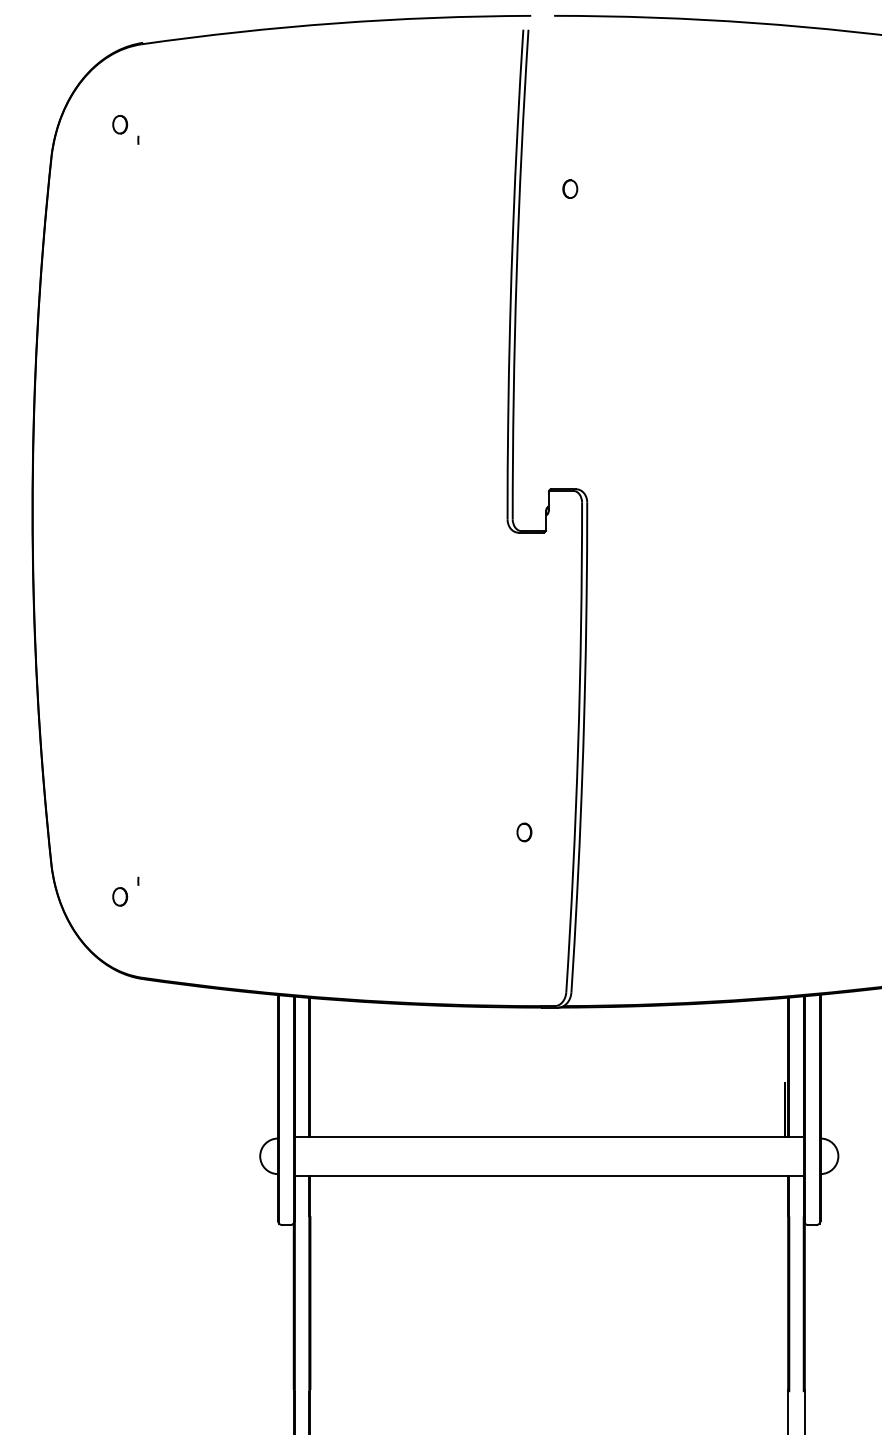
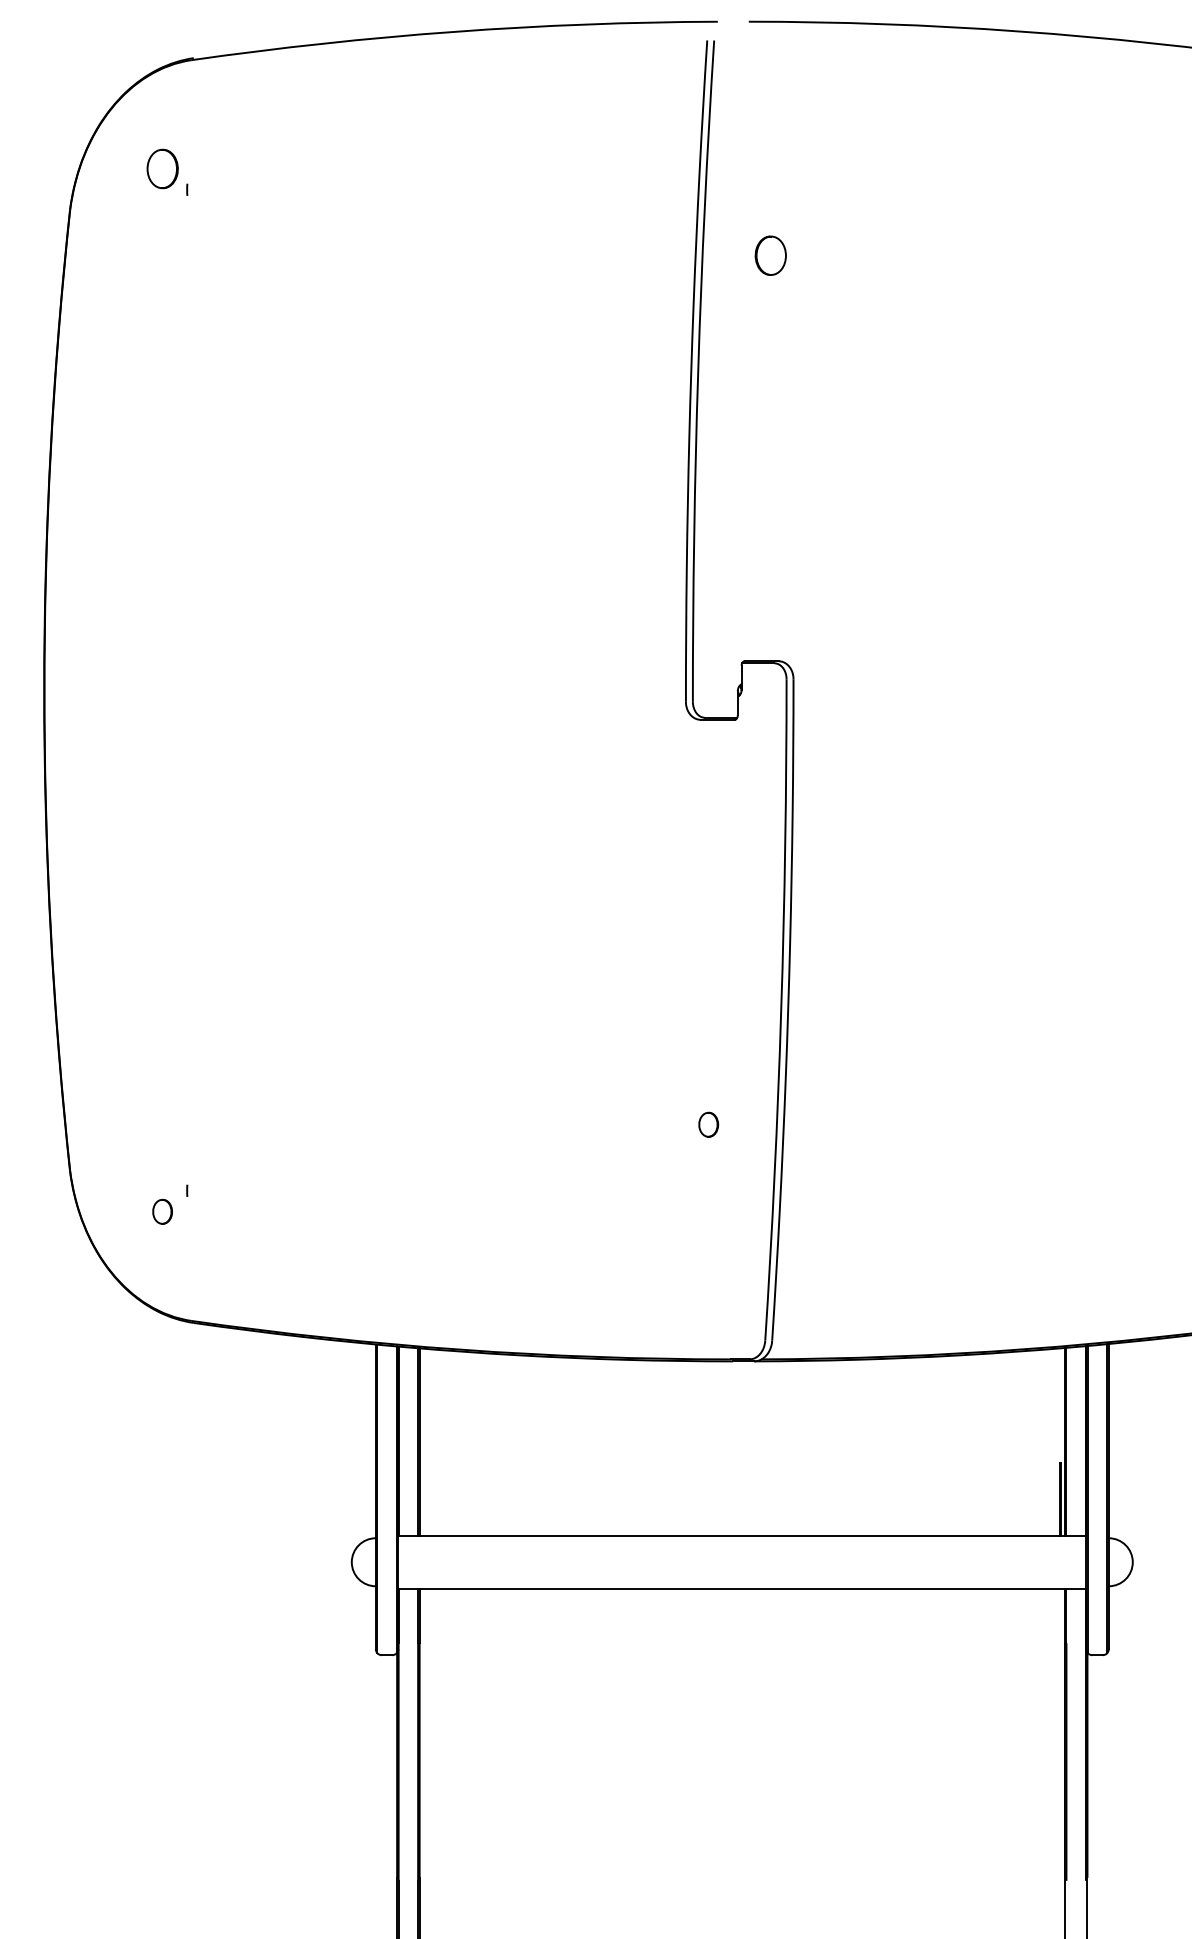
part: (120, 124) -> (162, 168), size x1.6
part: (570, 188) -> (770, 255), size x1.6

